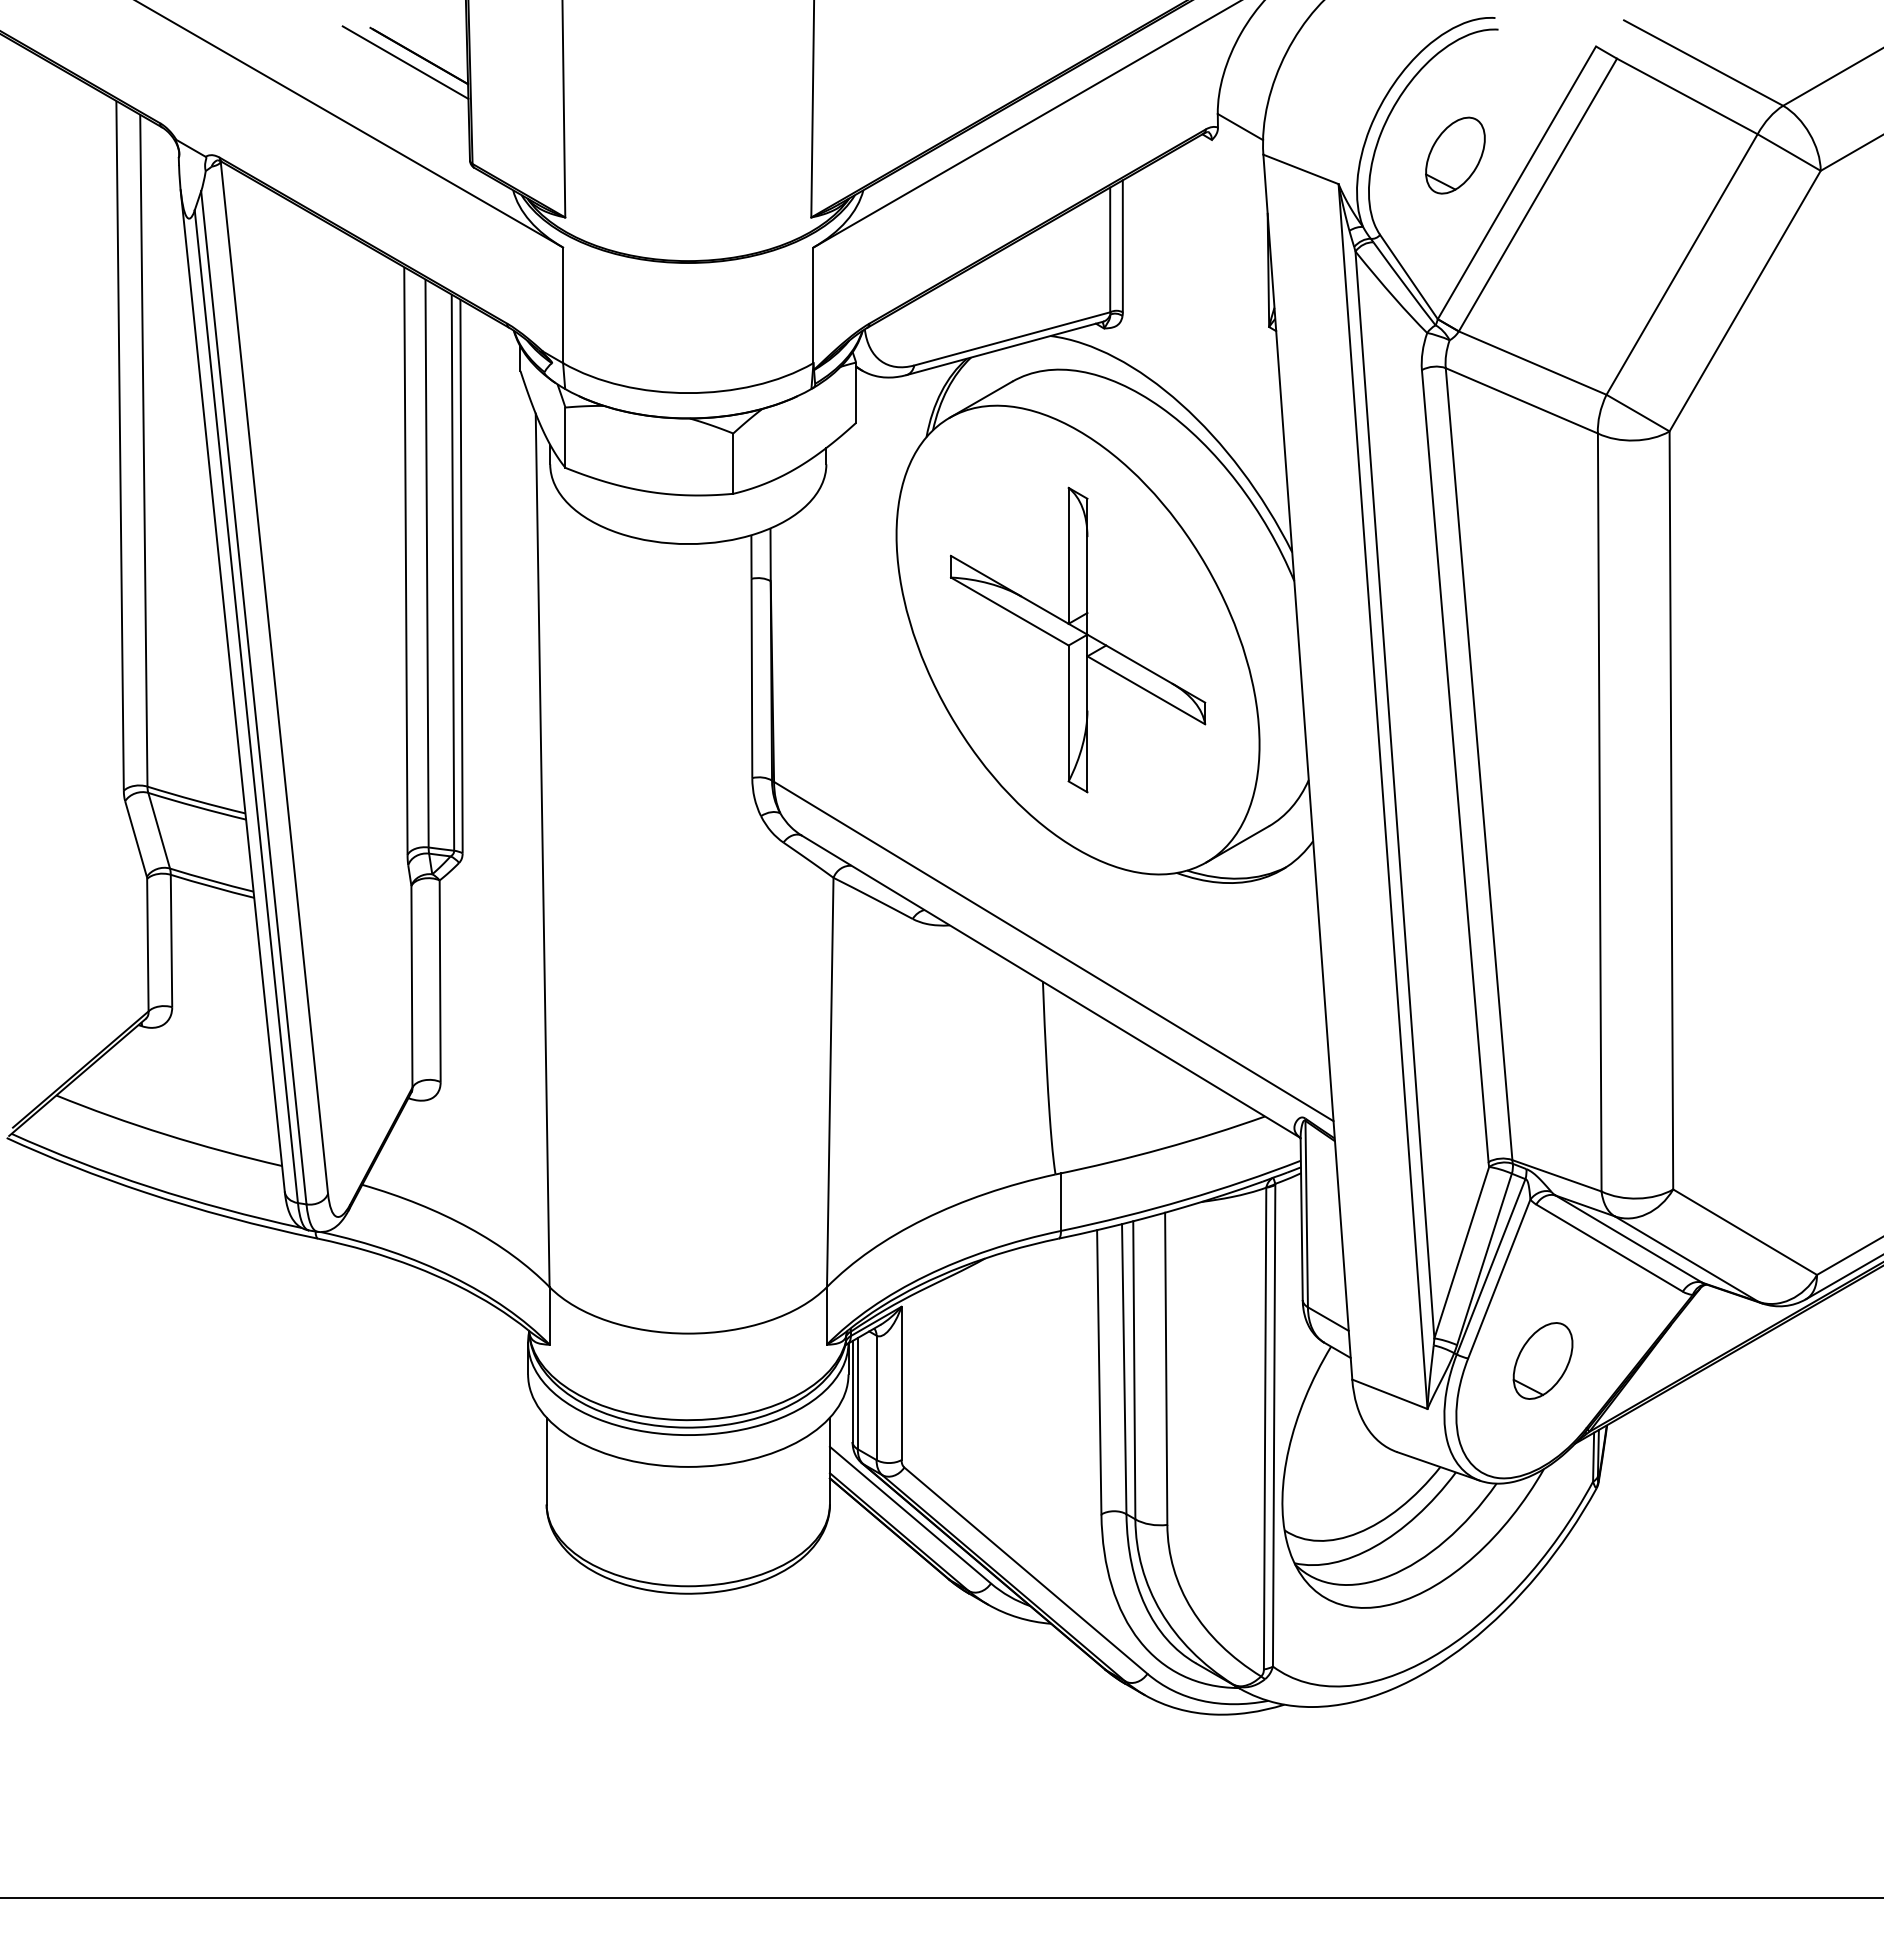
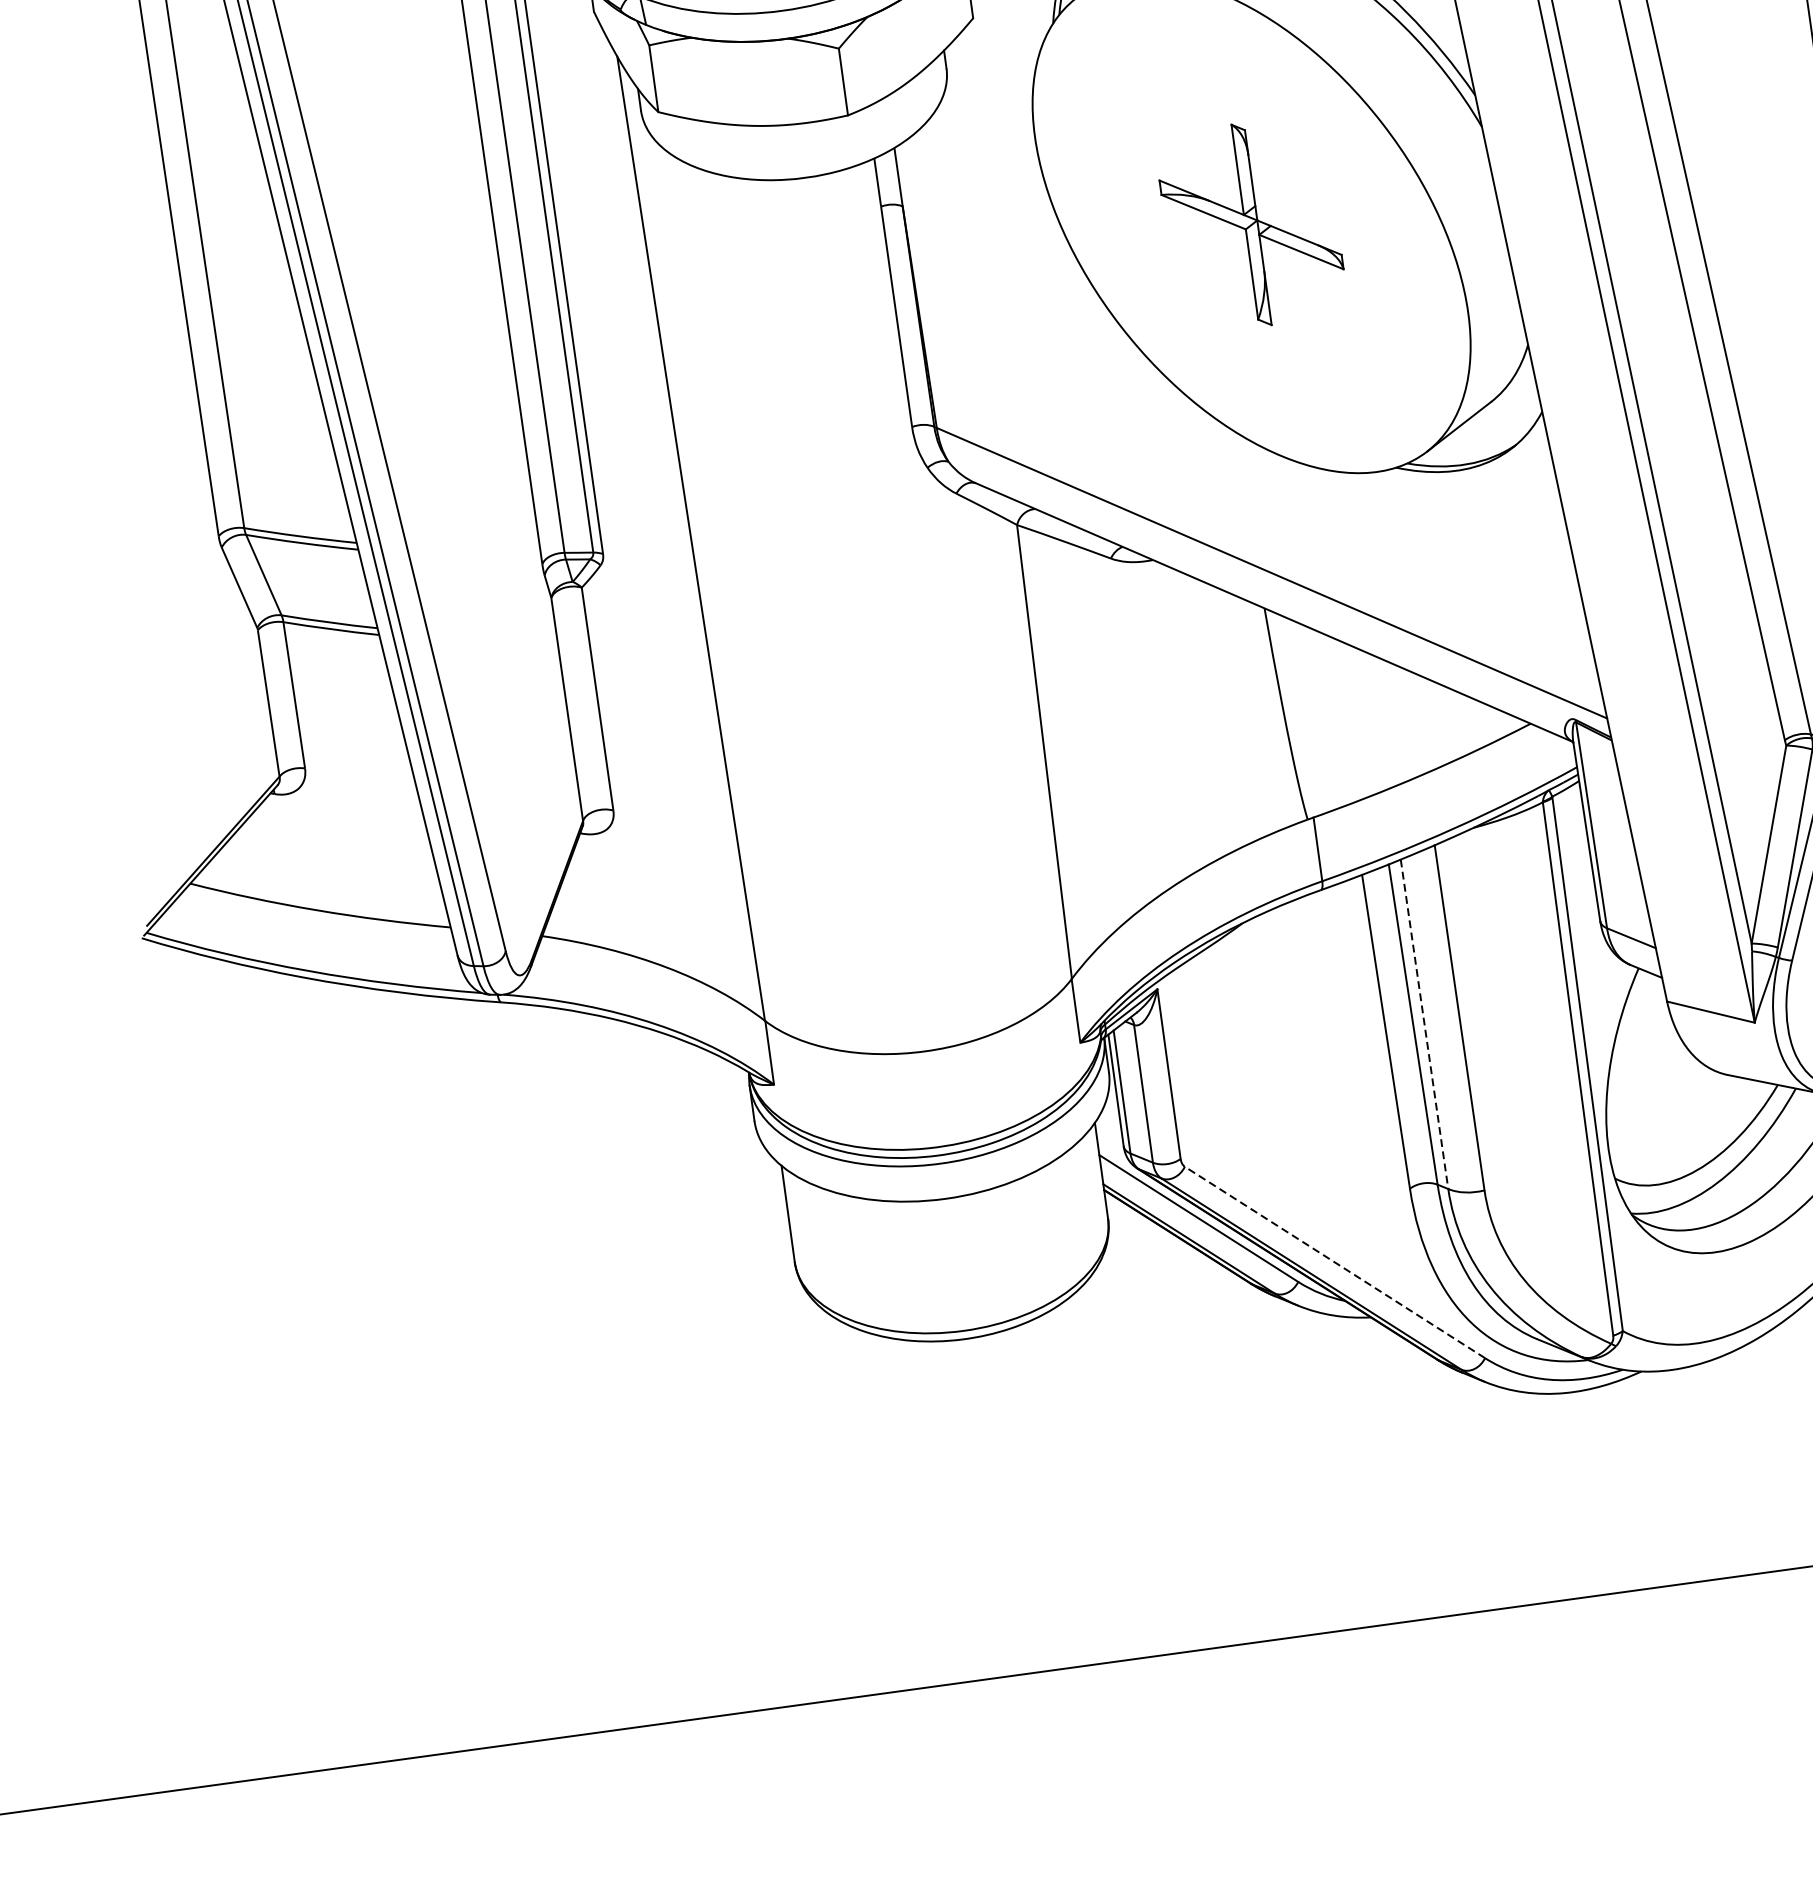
part: (1077, 639) -> (1250, 224), size x0.6
line: (1134, 1370) -> (1424, 1024), solid -> dashed
line: (1025, 1570) -> (1334, 1262), solid -> dashed

